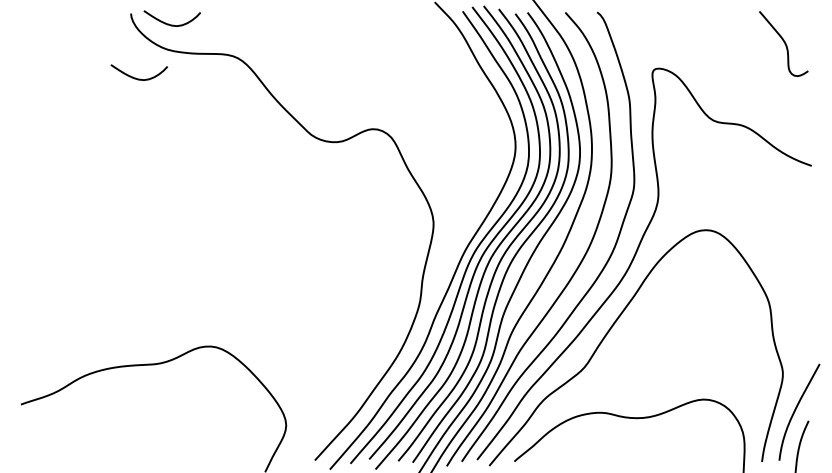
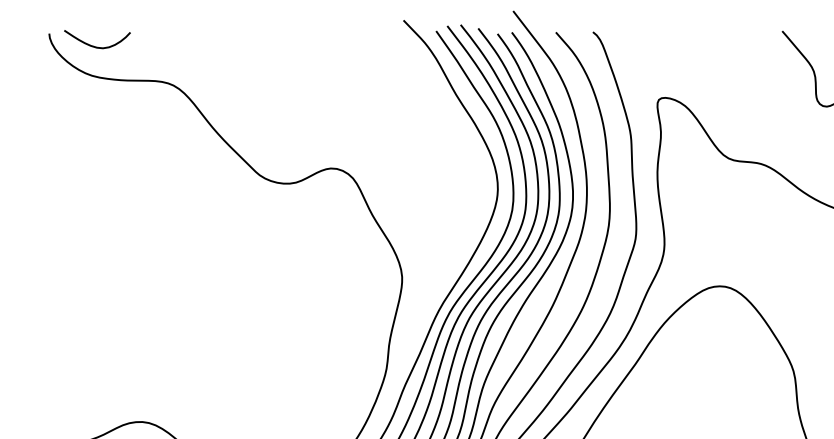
curve: (139, 78) -> (59, 109), removed

